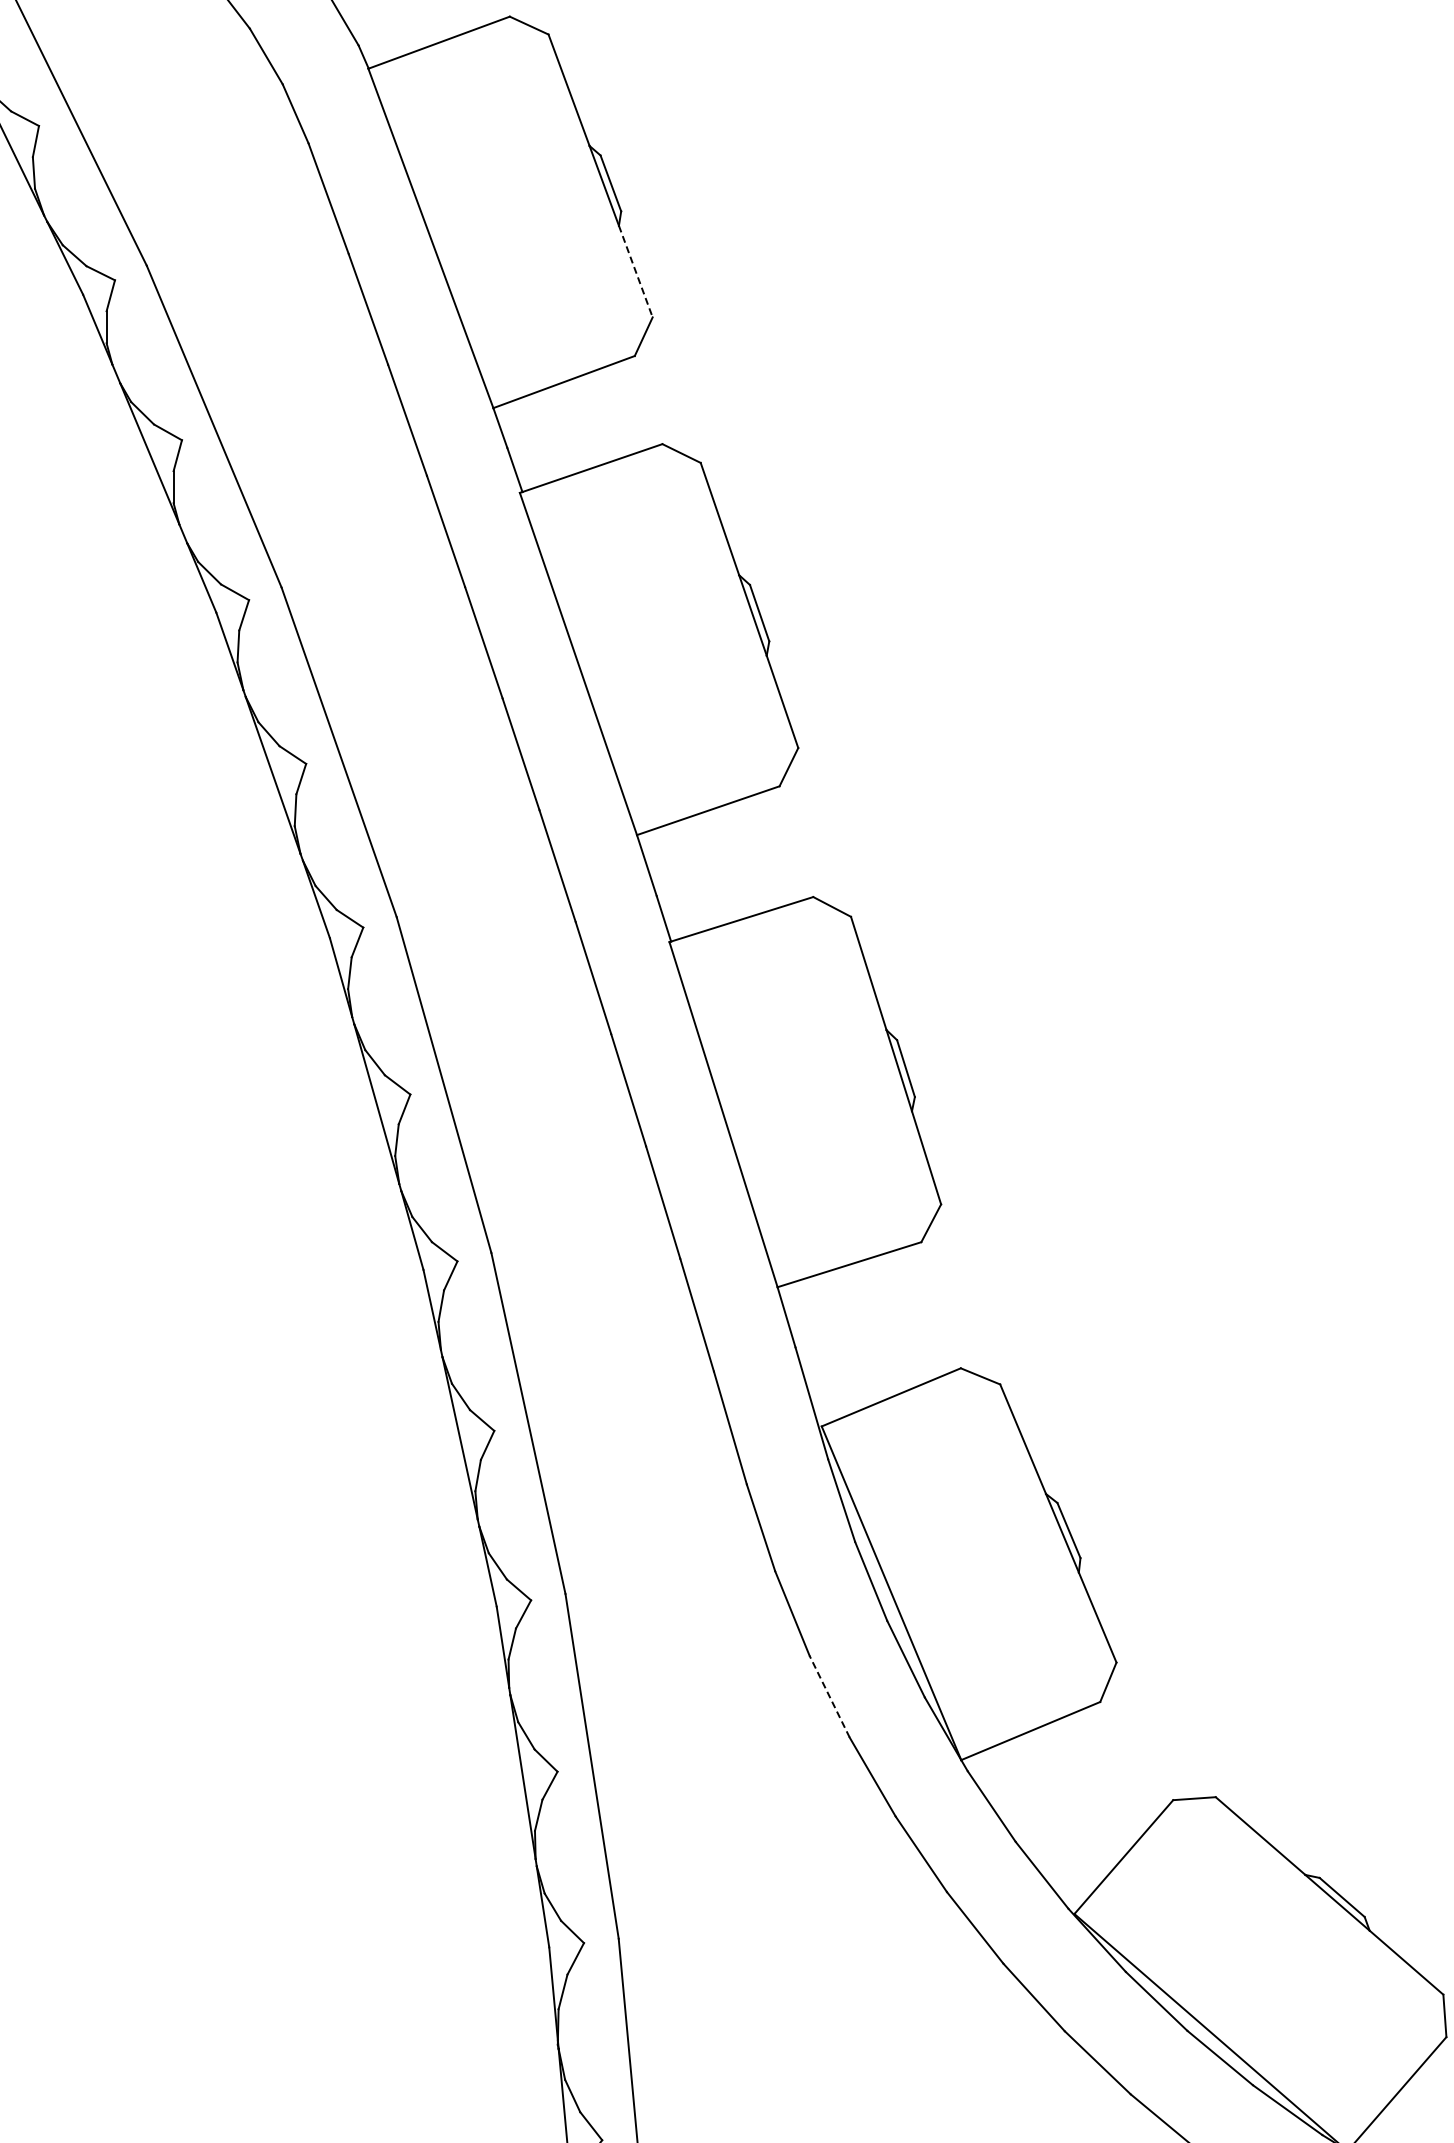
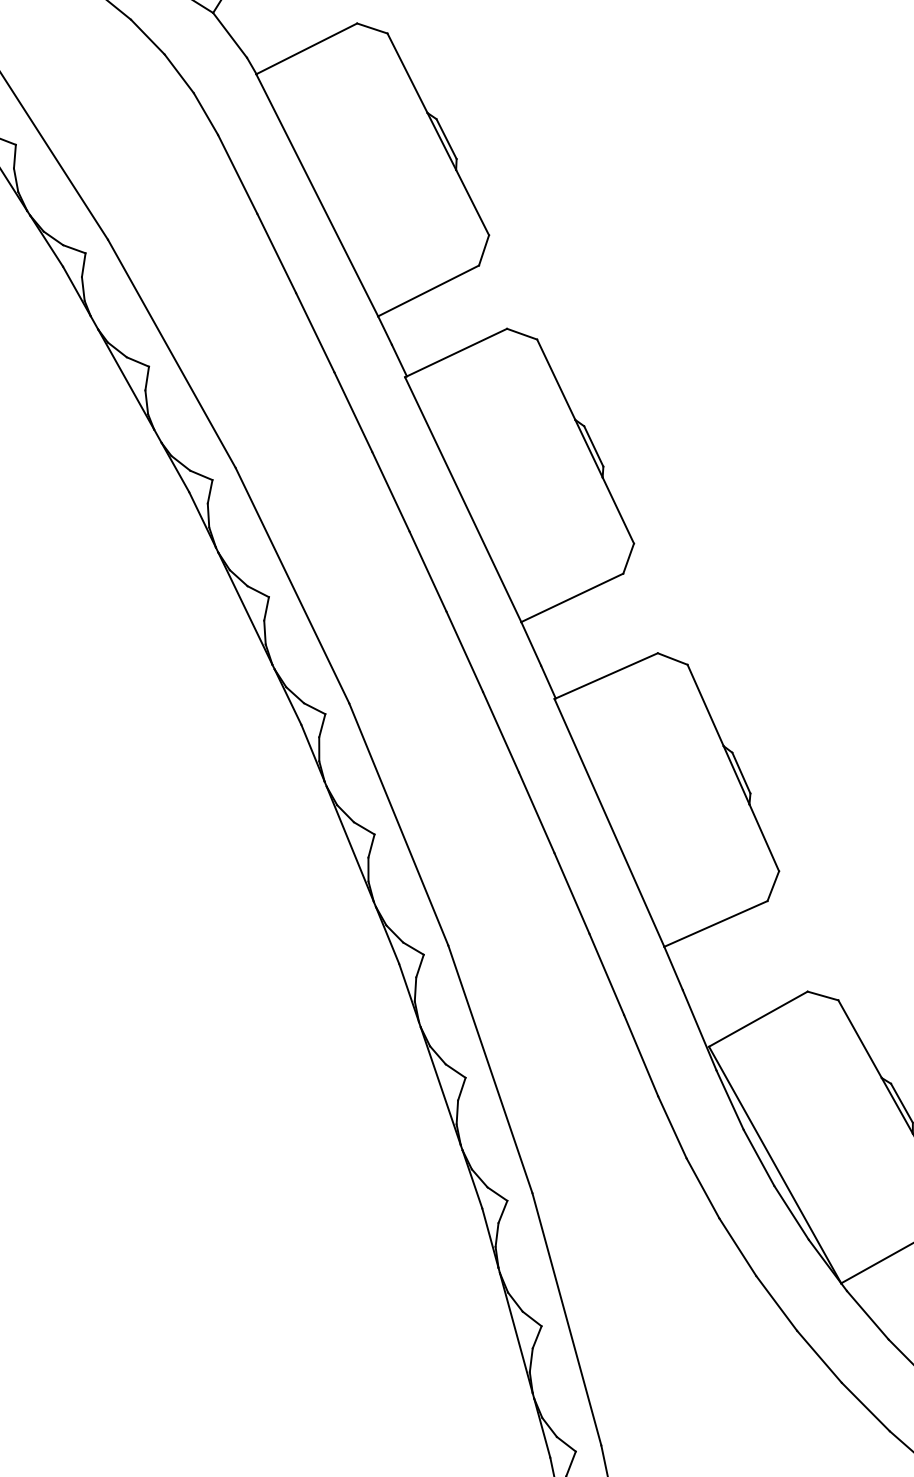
line: (635, 271) -> (472, 202), dashed -> solid
line: (829, 1696) -> (737, 1247), dashed -> solid

